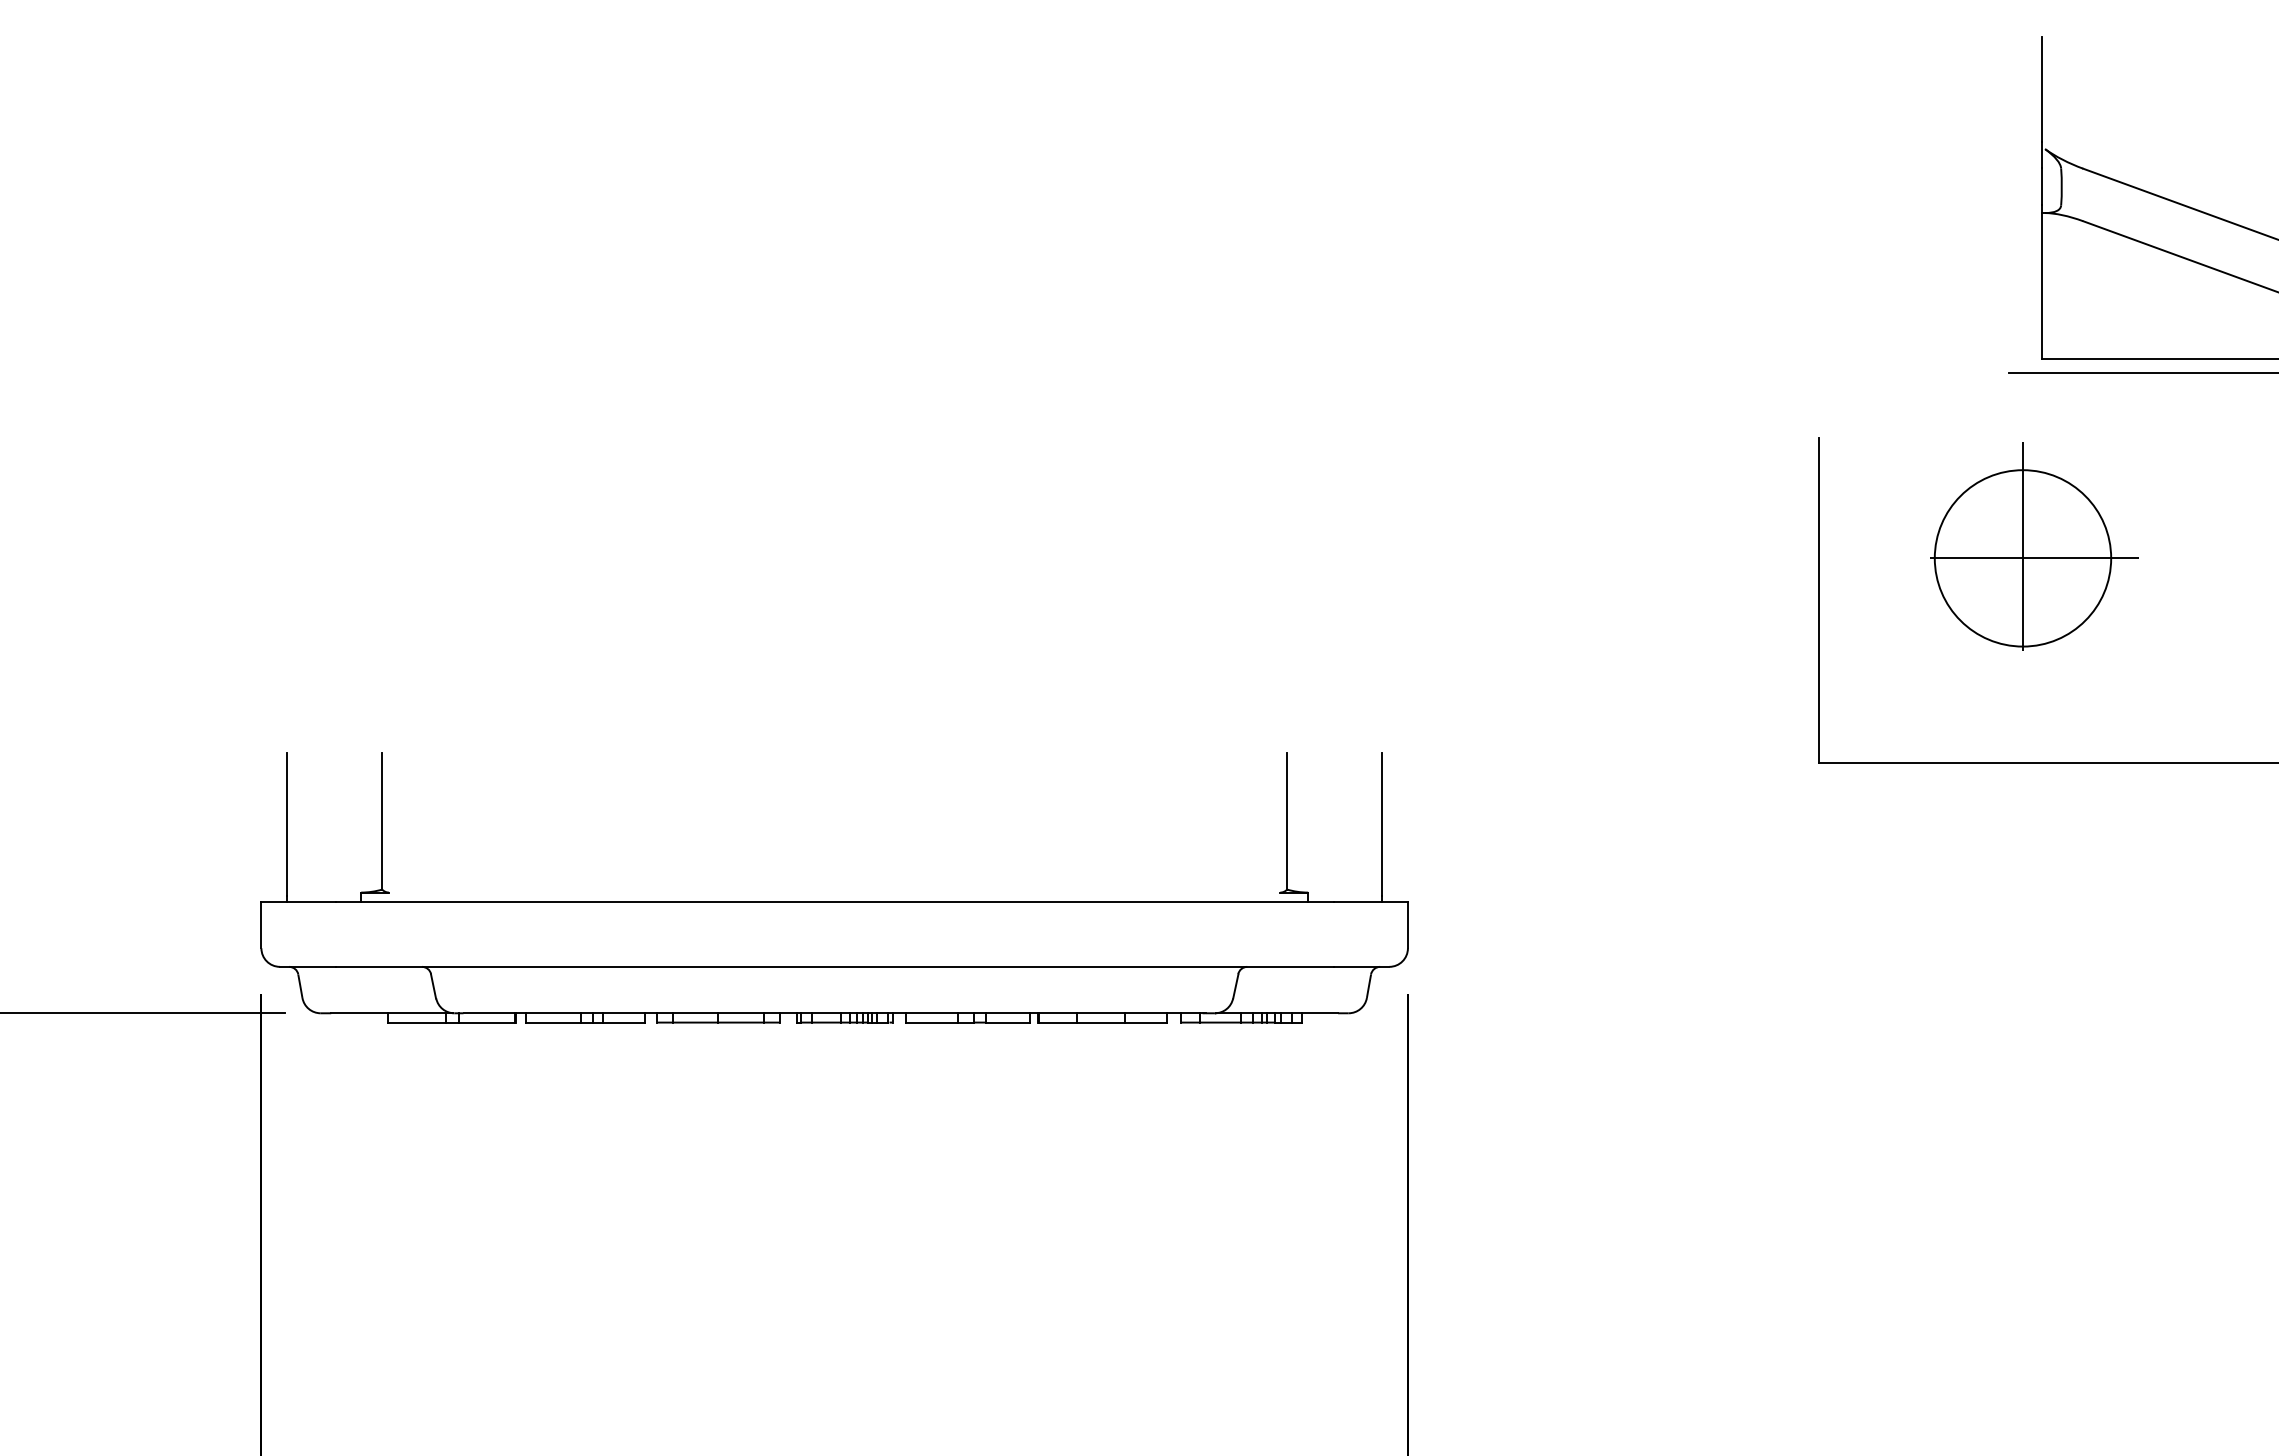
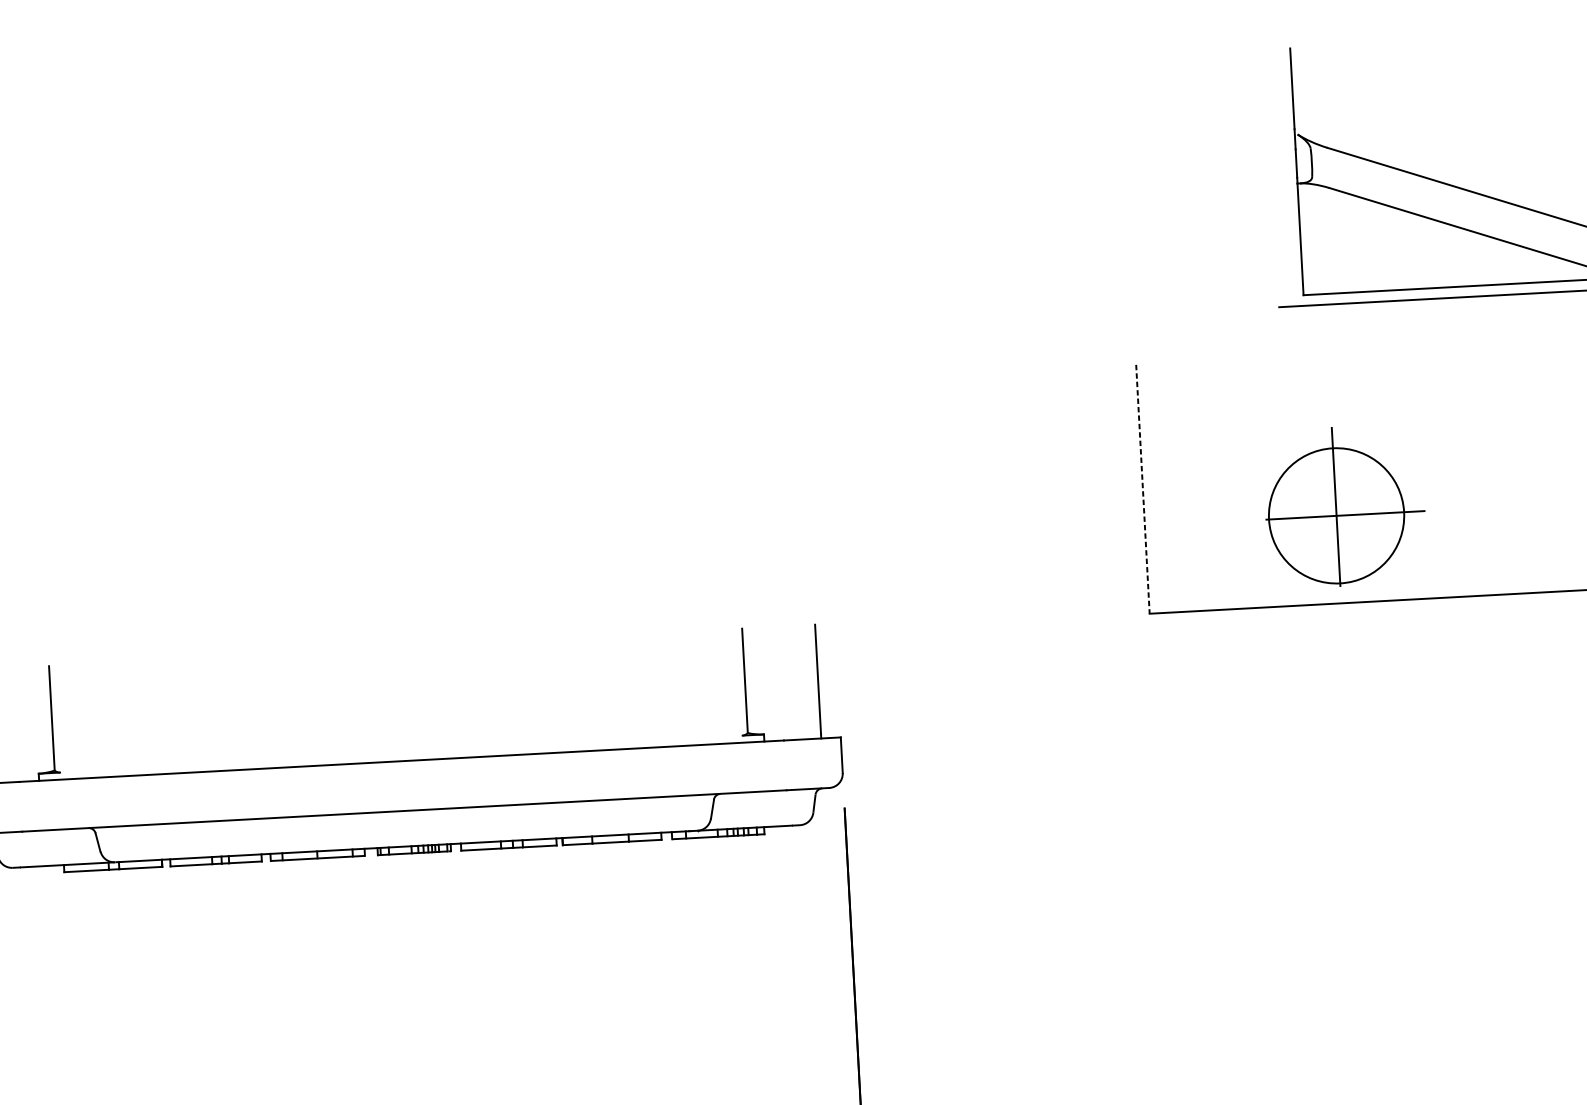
part: (2034, 546) -> (1344, 506), moved
line: (1818, 600) -> (1142, 489), solid -> dashed

